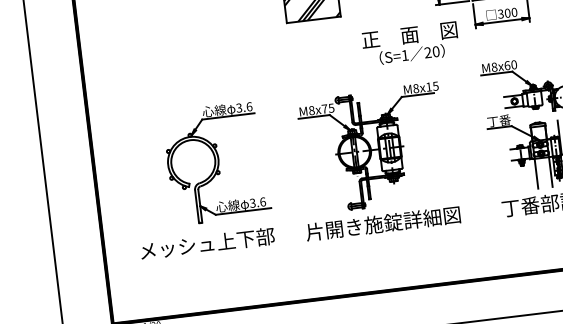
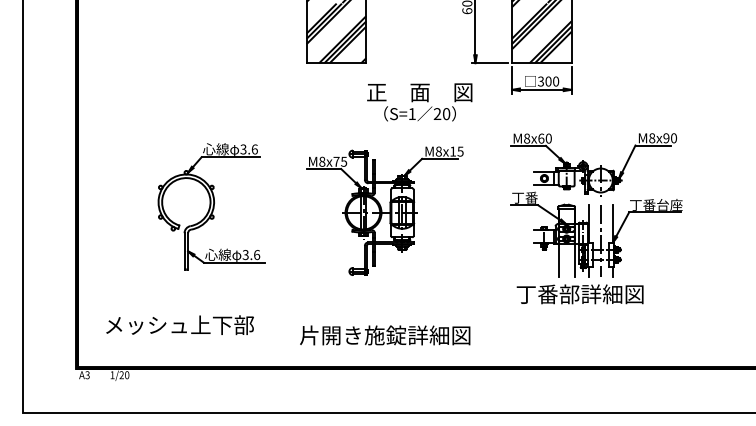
text: (410, 44) -> (419, 102), moved
text: (383, 223) -> (385, 335), moved
text: (207, 244) -> (179, 325), moved

